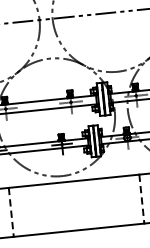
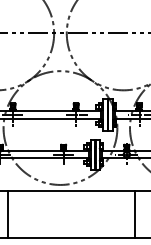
line: (141, 198) -> (134, 214), dashed -> solid
line: (11, 212) -> (8, 214), dashed -> solid

